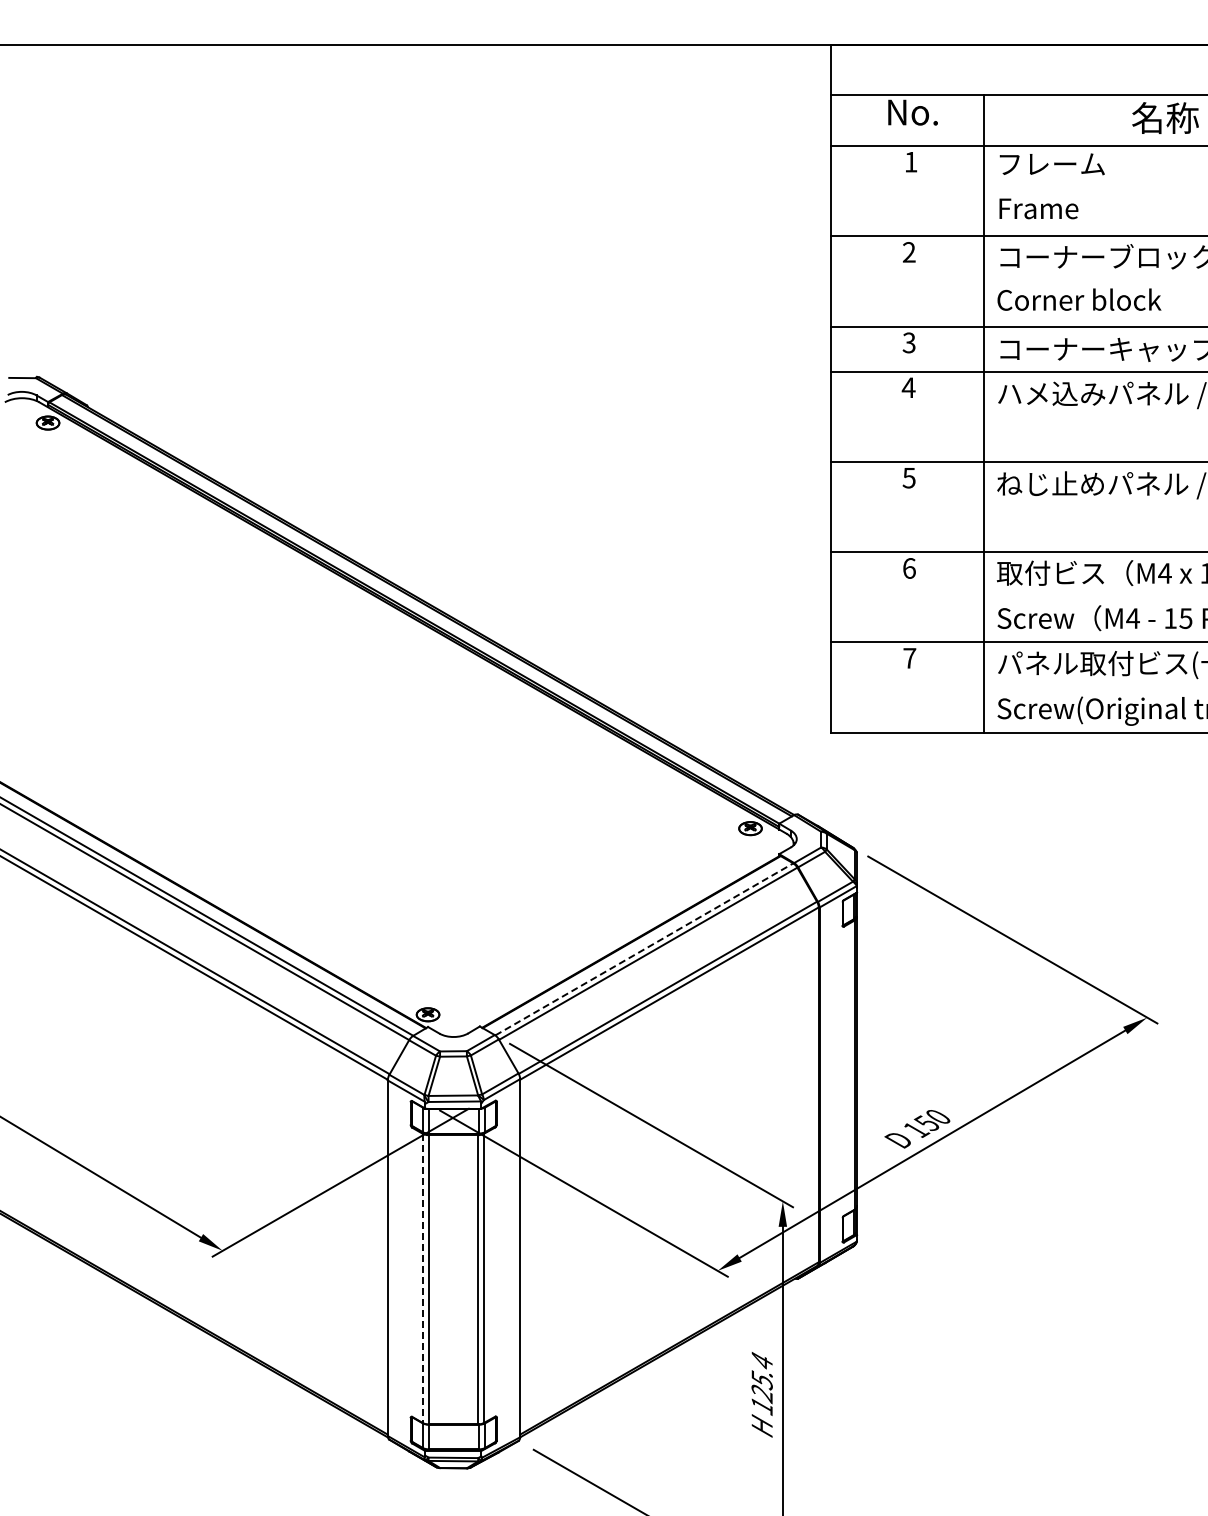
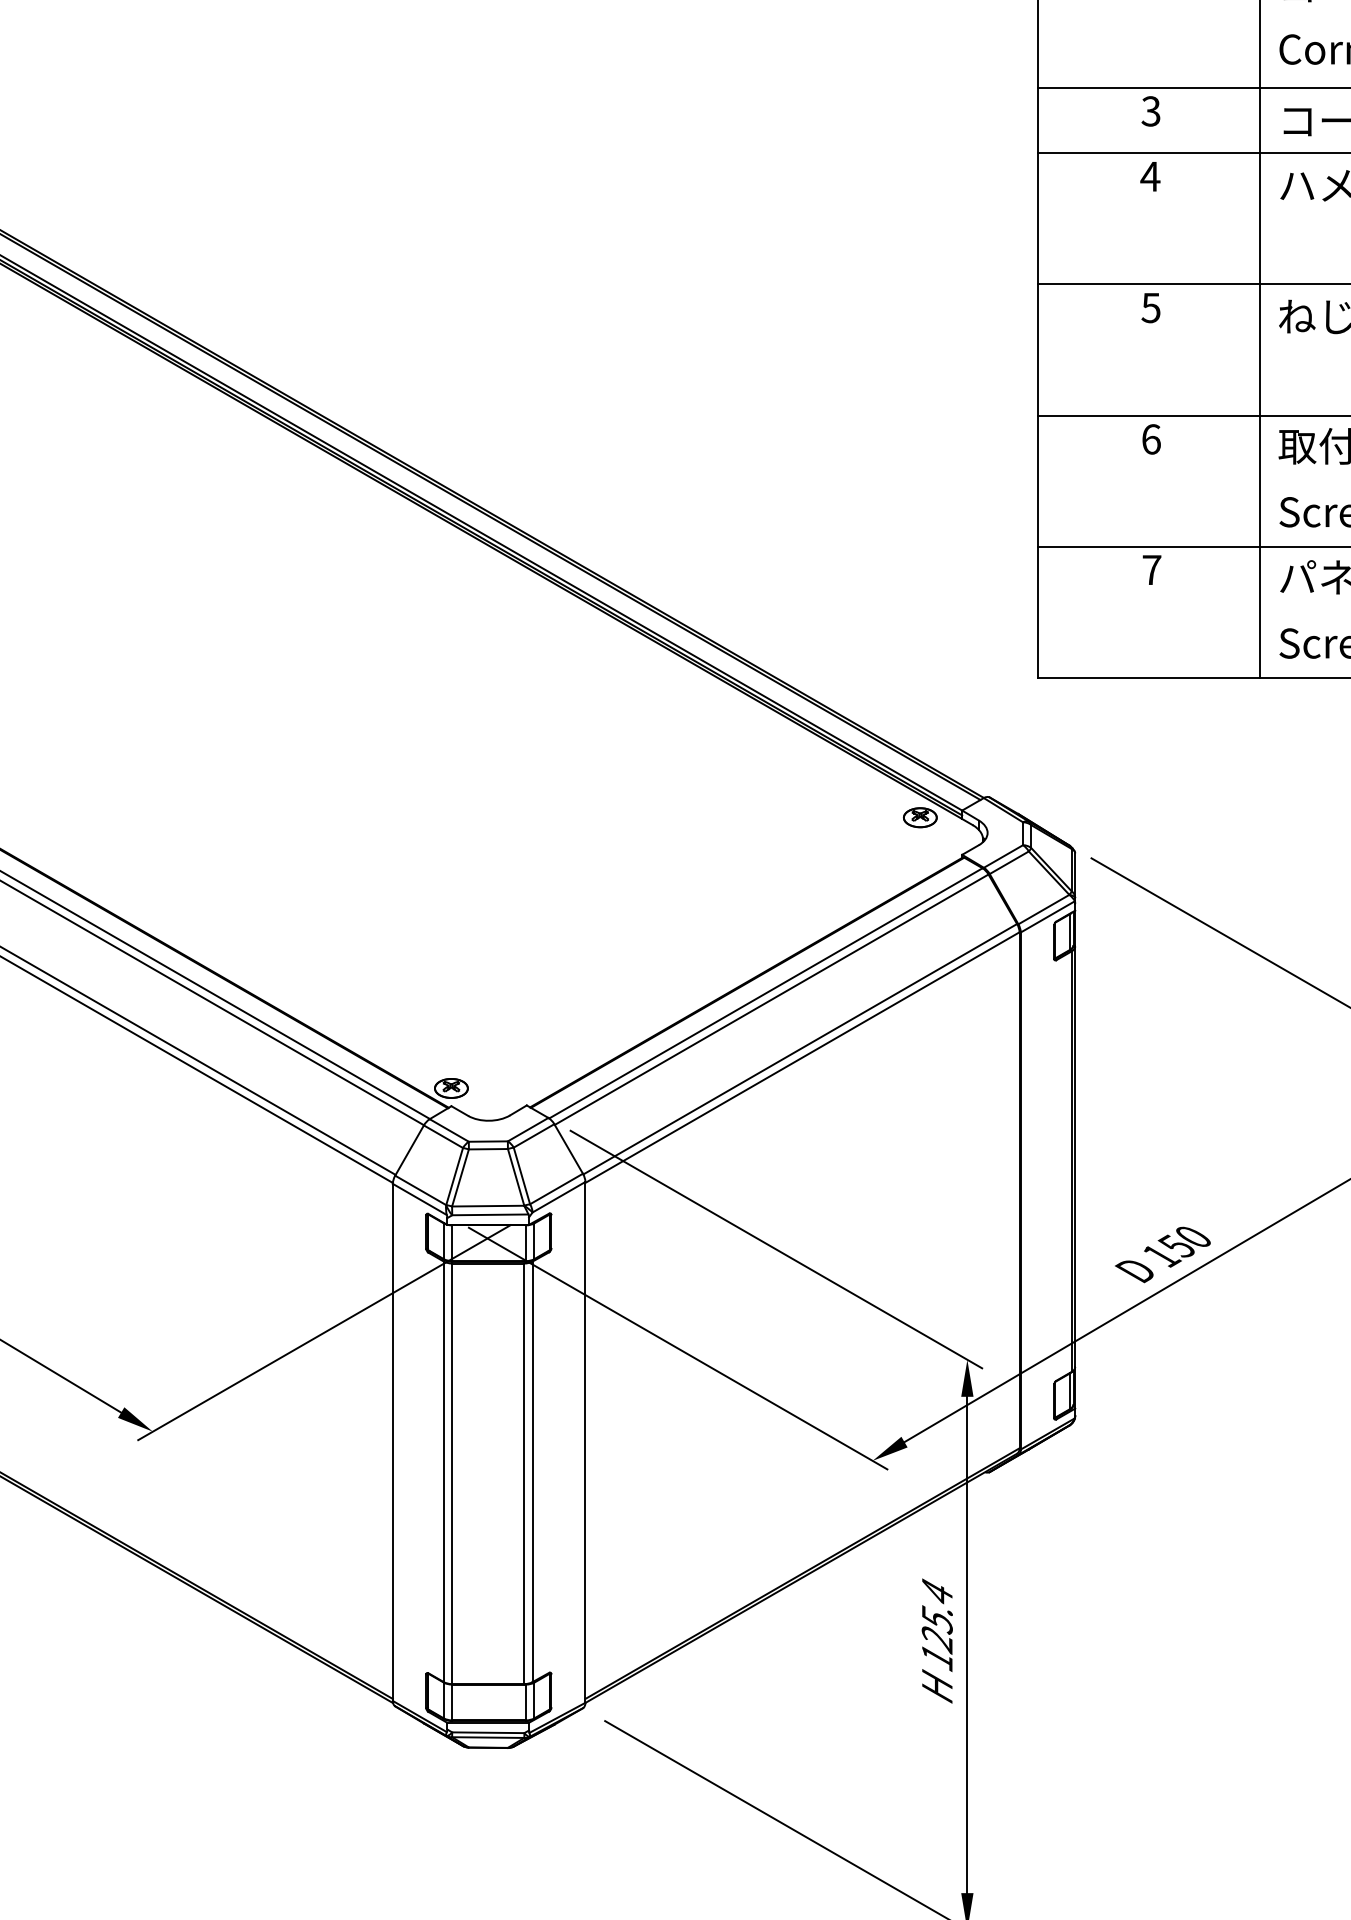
line: (644, 949) -> (766, 993), dashed -> solid
line: (422, 1278) -> (443, 1471), dashed -> solid

